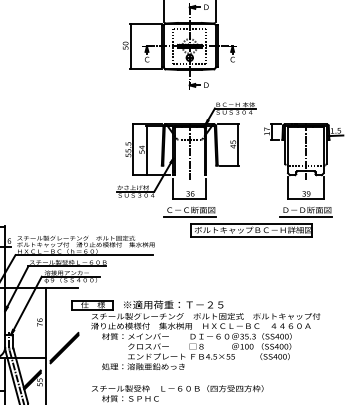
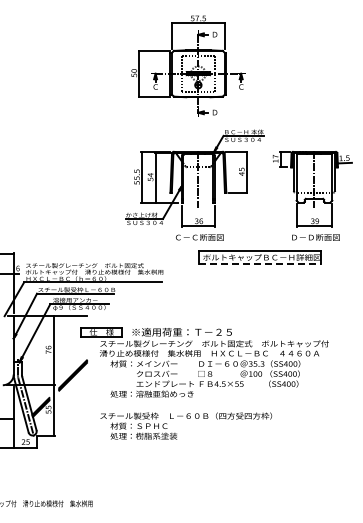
line: (189, 217) -> (198, 244), removed
line: (305, 217) -> (314, 244), removed
line: (250, 237) -> (259, 264), solid -> dashed

